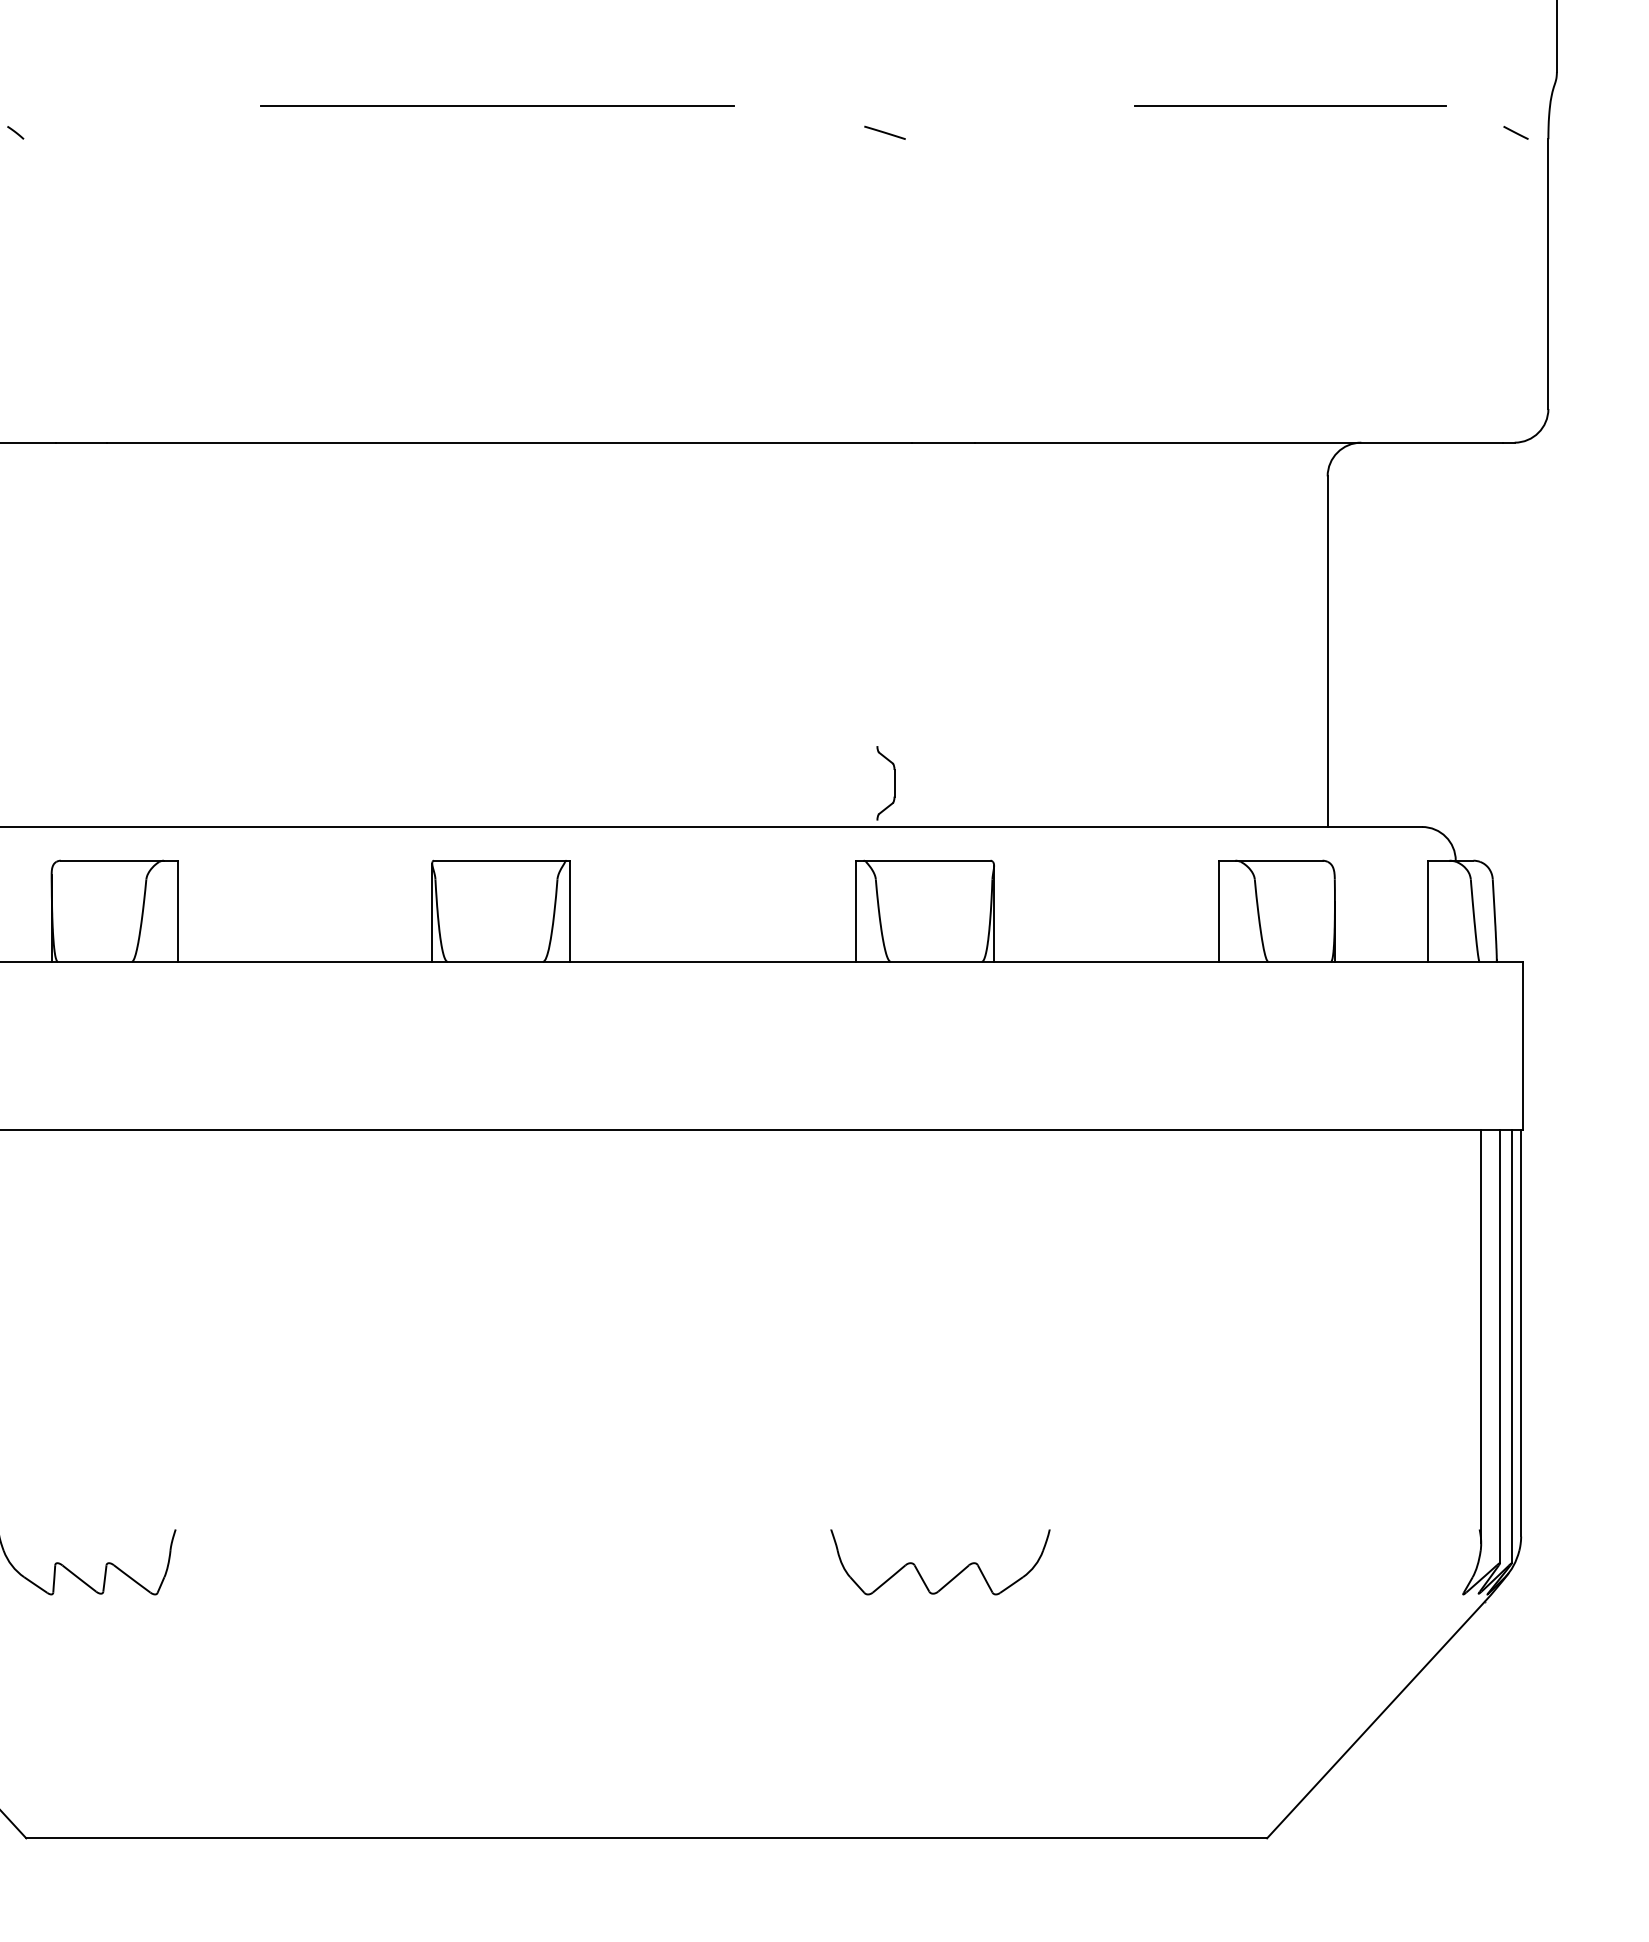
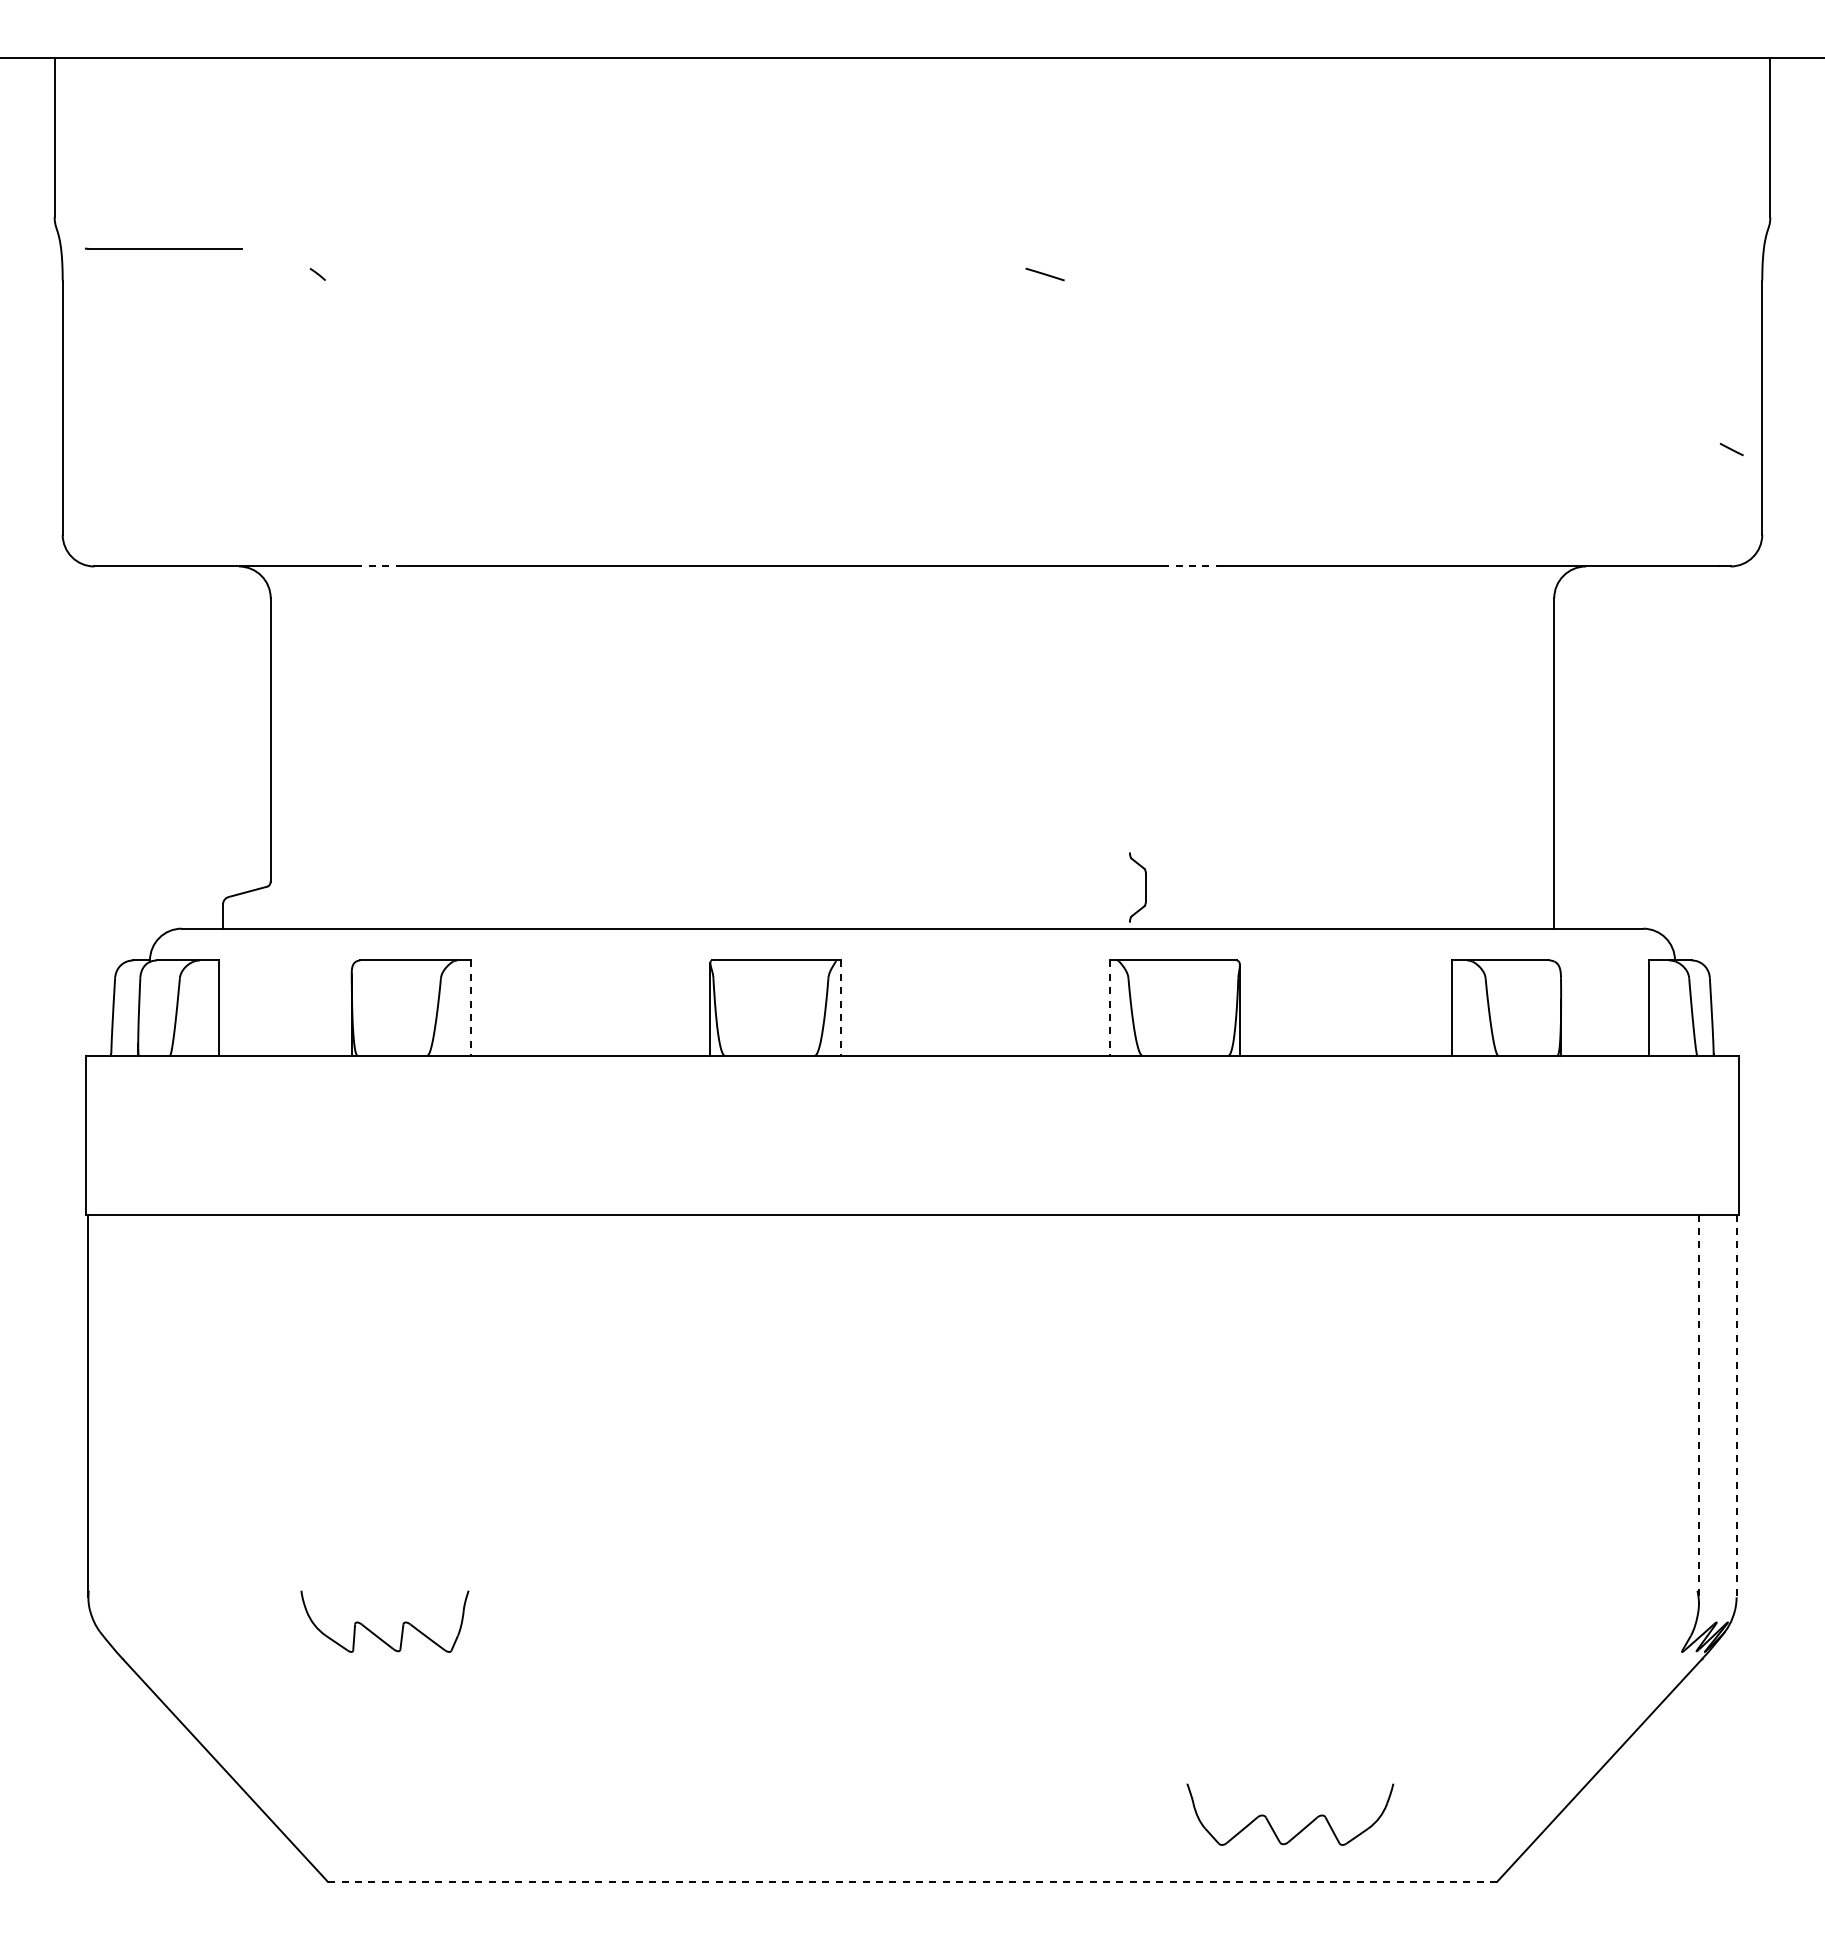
line: (497, 105) -> (771, 248), removed
line: (1289, 105) -> (1518, 248), removed
line: (884, 132) -> (1044, 274), moved
line: (1515, 132) -> (1731, 449), moved
line: (82, 442) -> (380, 566), solid -> dashed
line: (943, 442) -> (1192, 566), solid -> dashed
line: (177, 911) -> (470, 1008), solid -> dashed
line: (570, 911) -> (840, 1008), solid -> dashed
line: (856, 911) -> (1110, 1008), solid -> dashed
line: (1521, 1334) -> (1736, 1406), solid -> dashed
line: (1480, 1337) -> (1698, 1409), solid -> dashed
line: (1499, 1346) -> (1716, 1418), removed
line: (1511, 1346) -> (1727, 1418), removed
part: (953, 1576) -> (1302, 1828), moved
line: (646, 1838) -> (912, 1881), solid -> dashed

